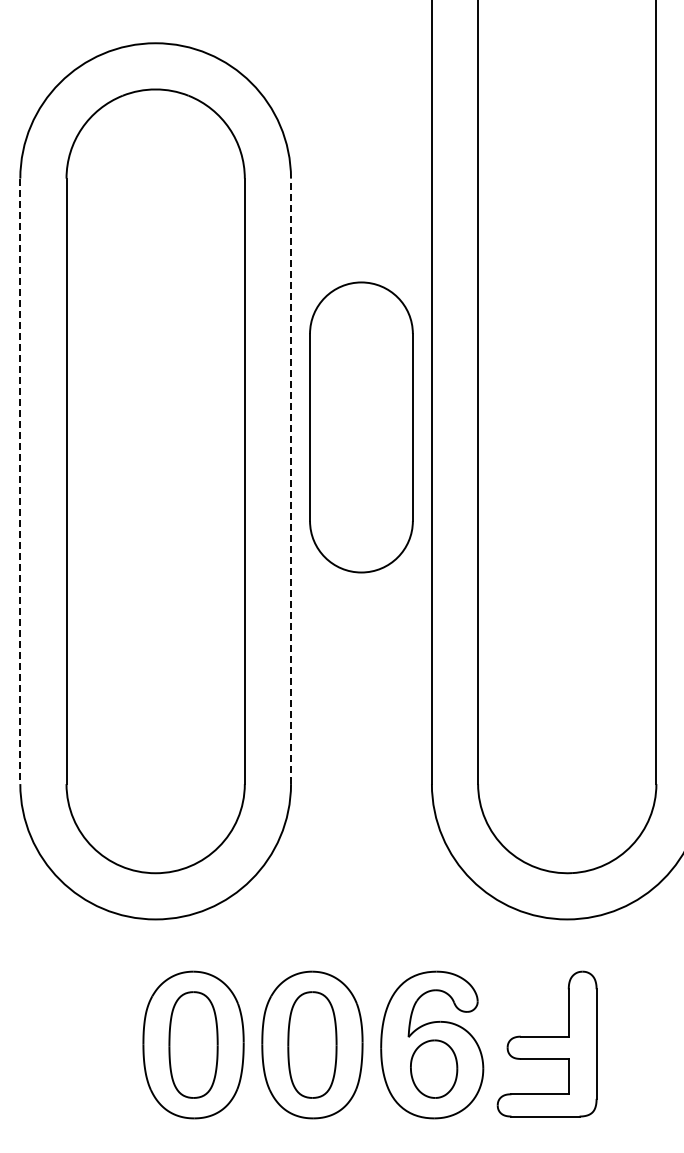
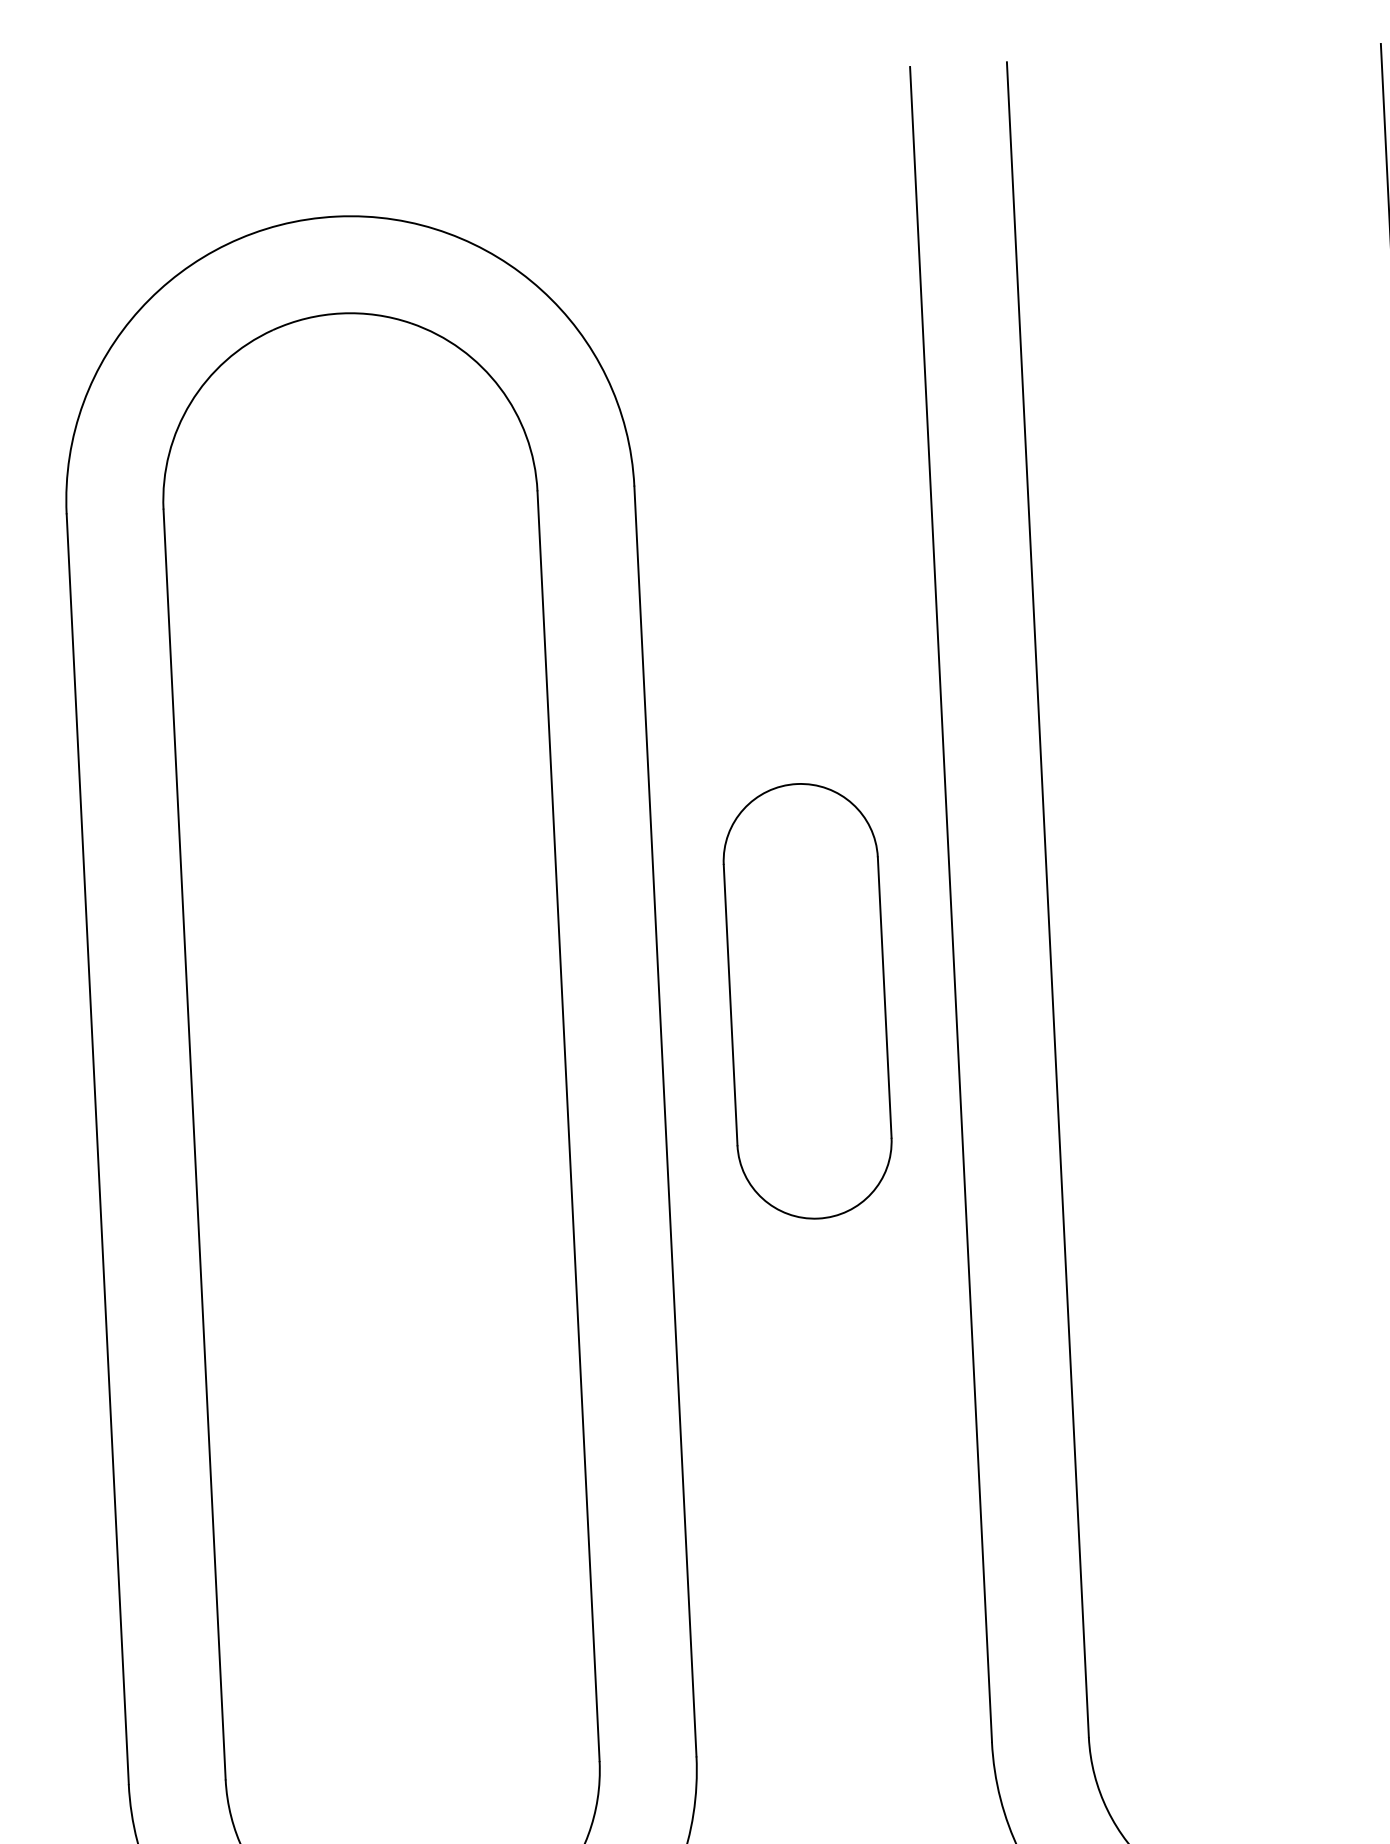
part: (361, 427) -> (807, 1001), size x0.71
line: (20, 481) -> (98, 1149), dashed -> solid
line: (291, 481) -> (666, 1121), dashed -> solid

